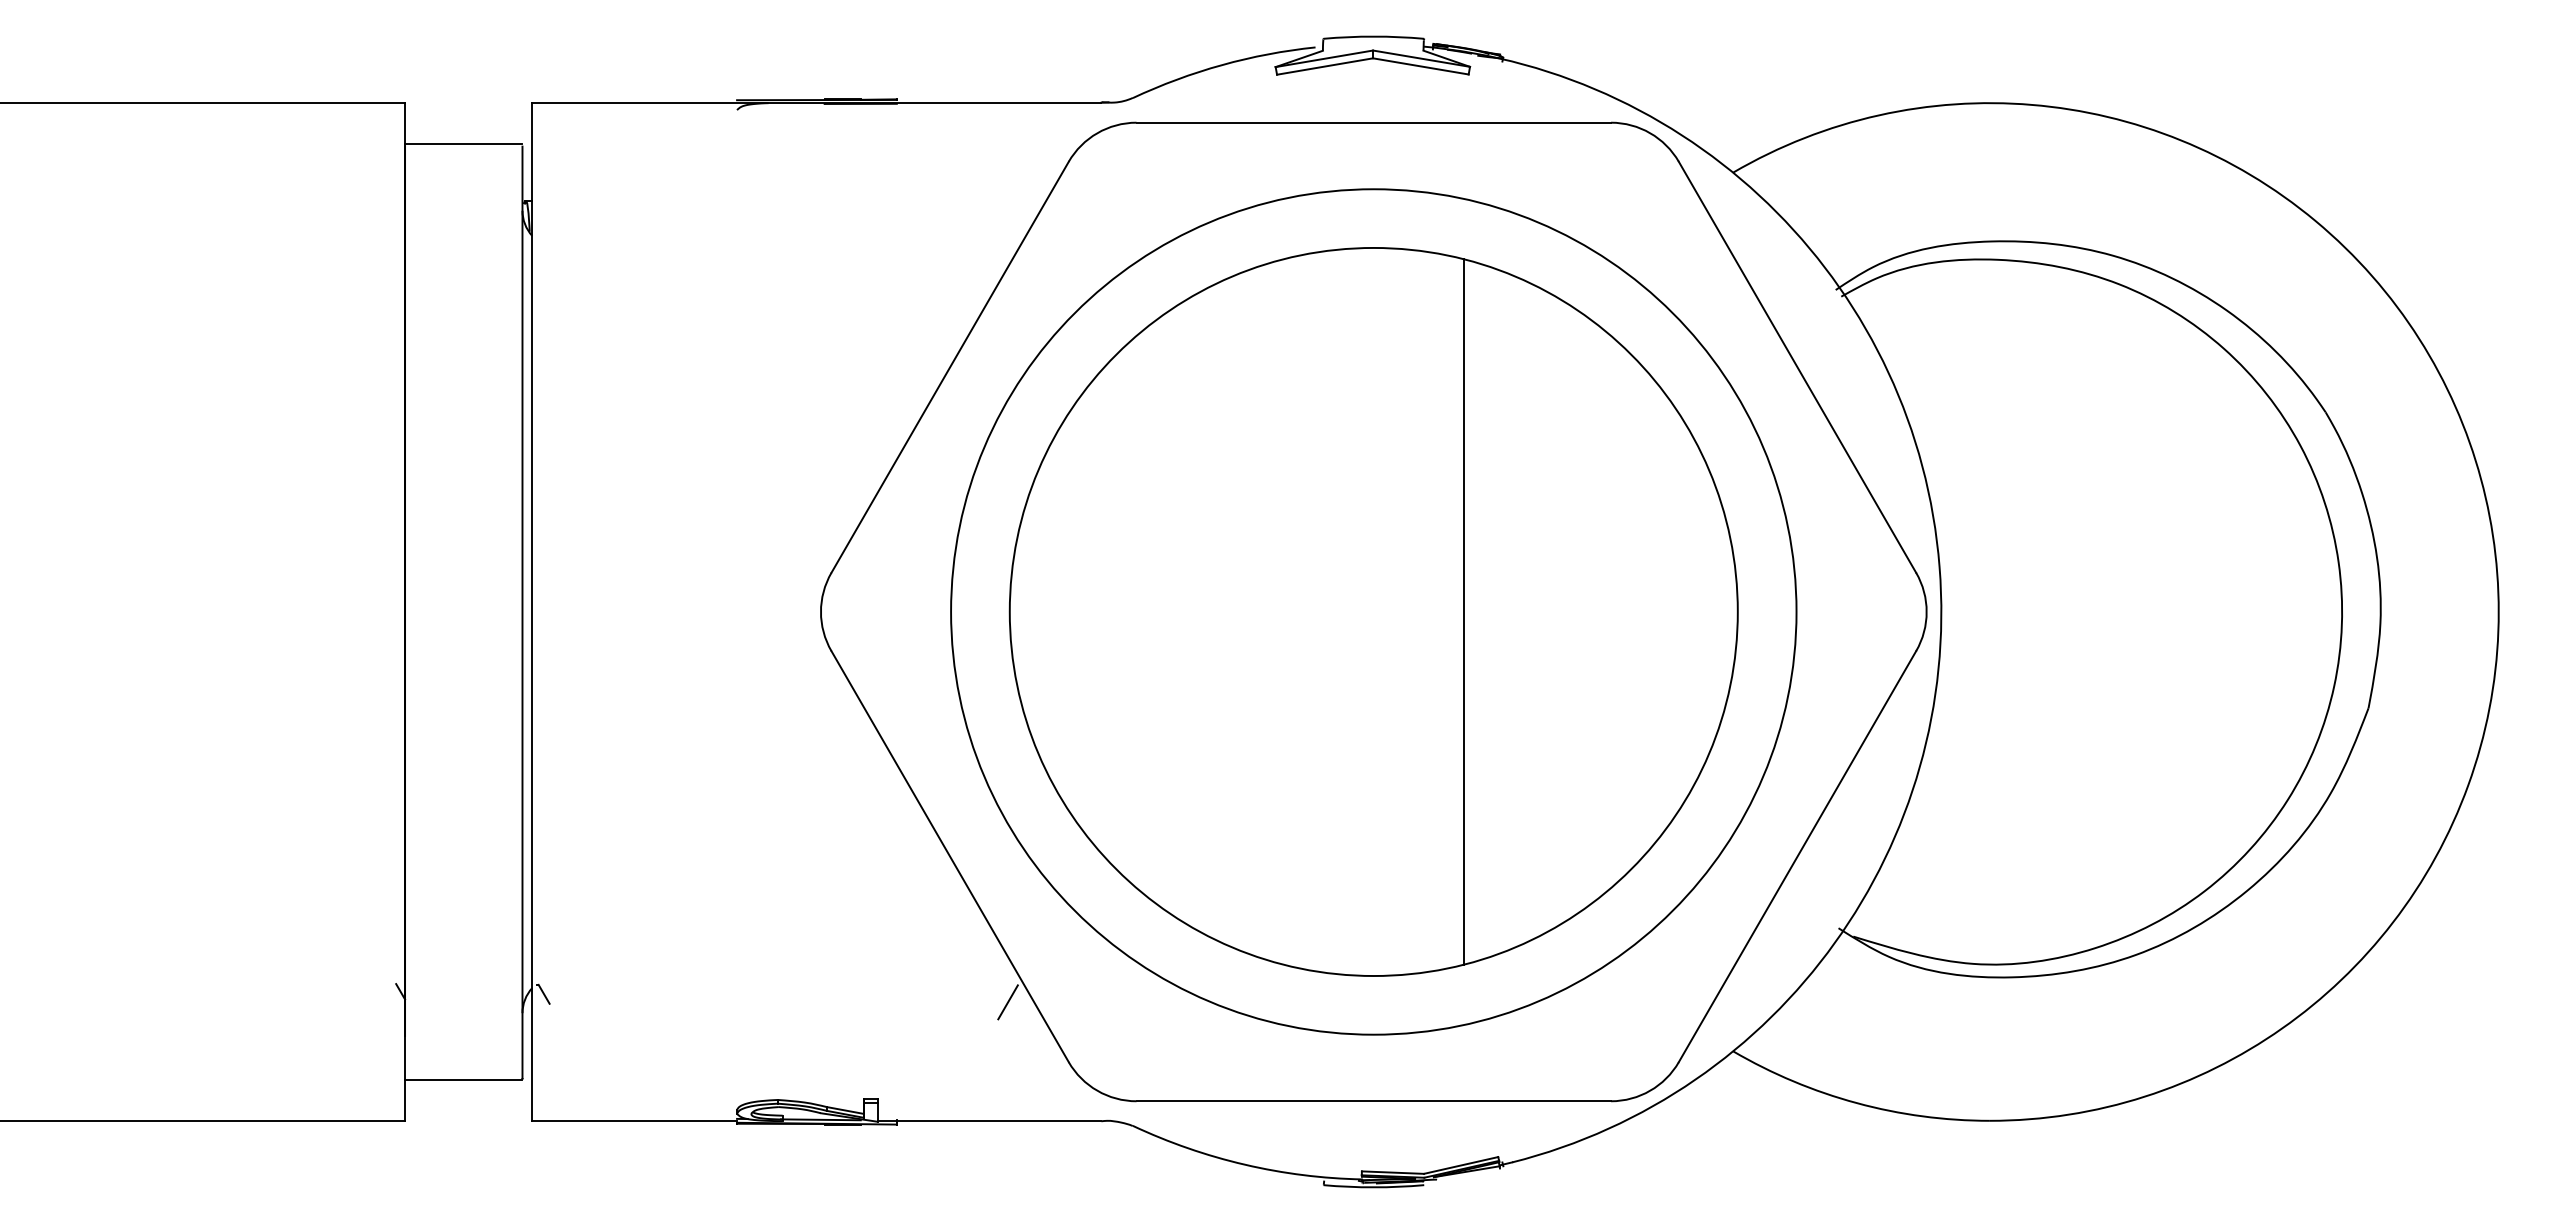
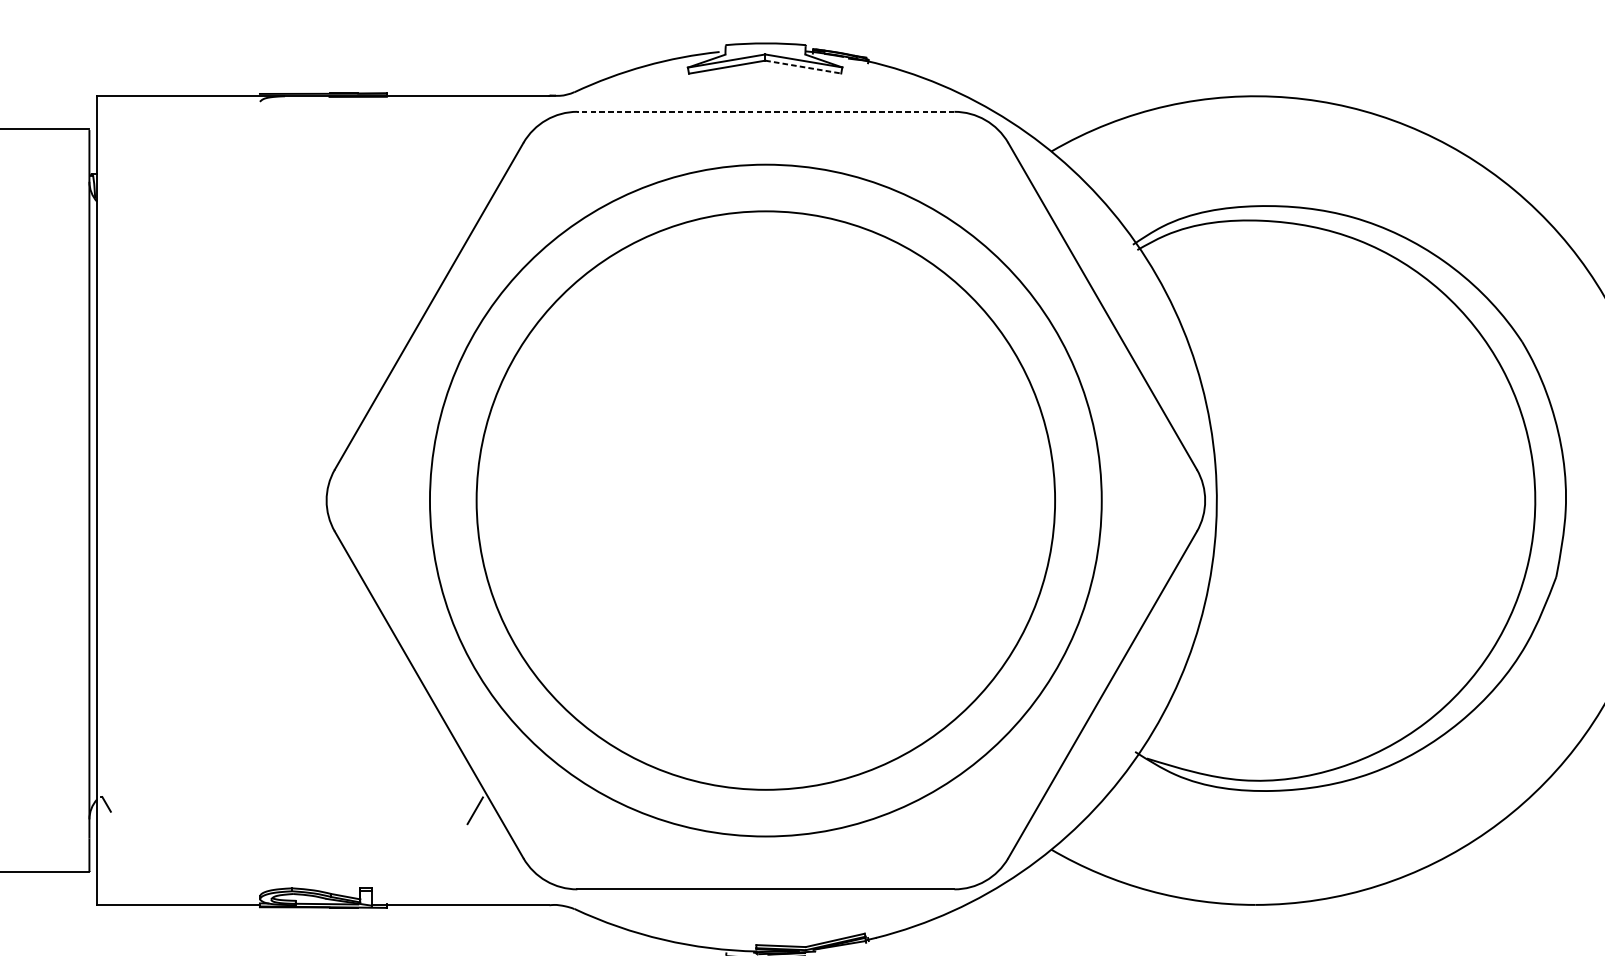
line: (1421, 66) -> (803, 67), solid -> dashed
line: (1373, 122) -> (765, 111), solid -> dashed
line: (1463, 611) -> (837, 500), removed

